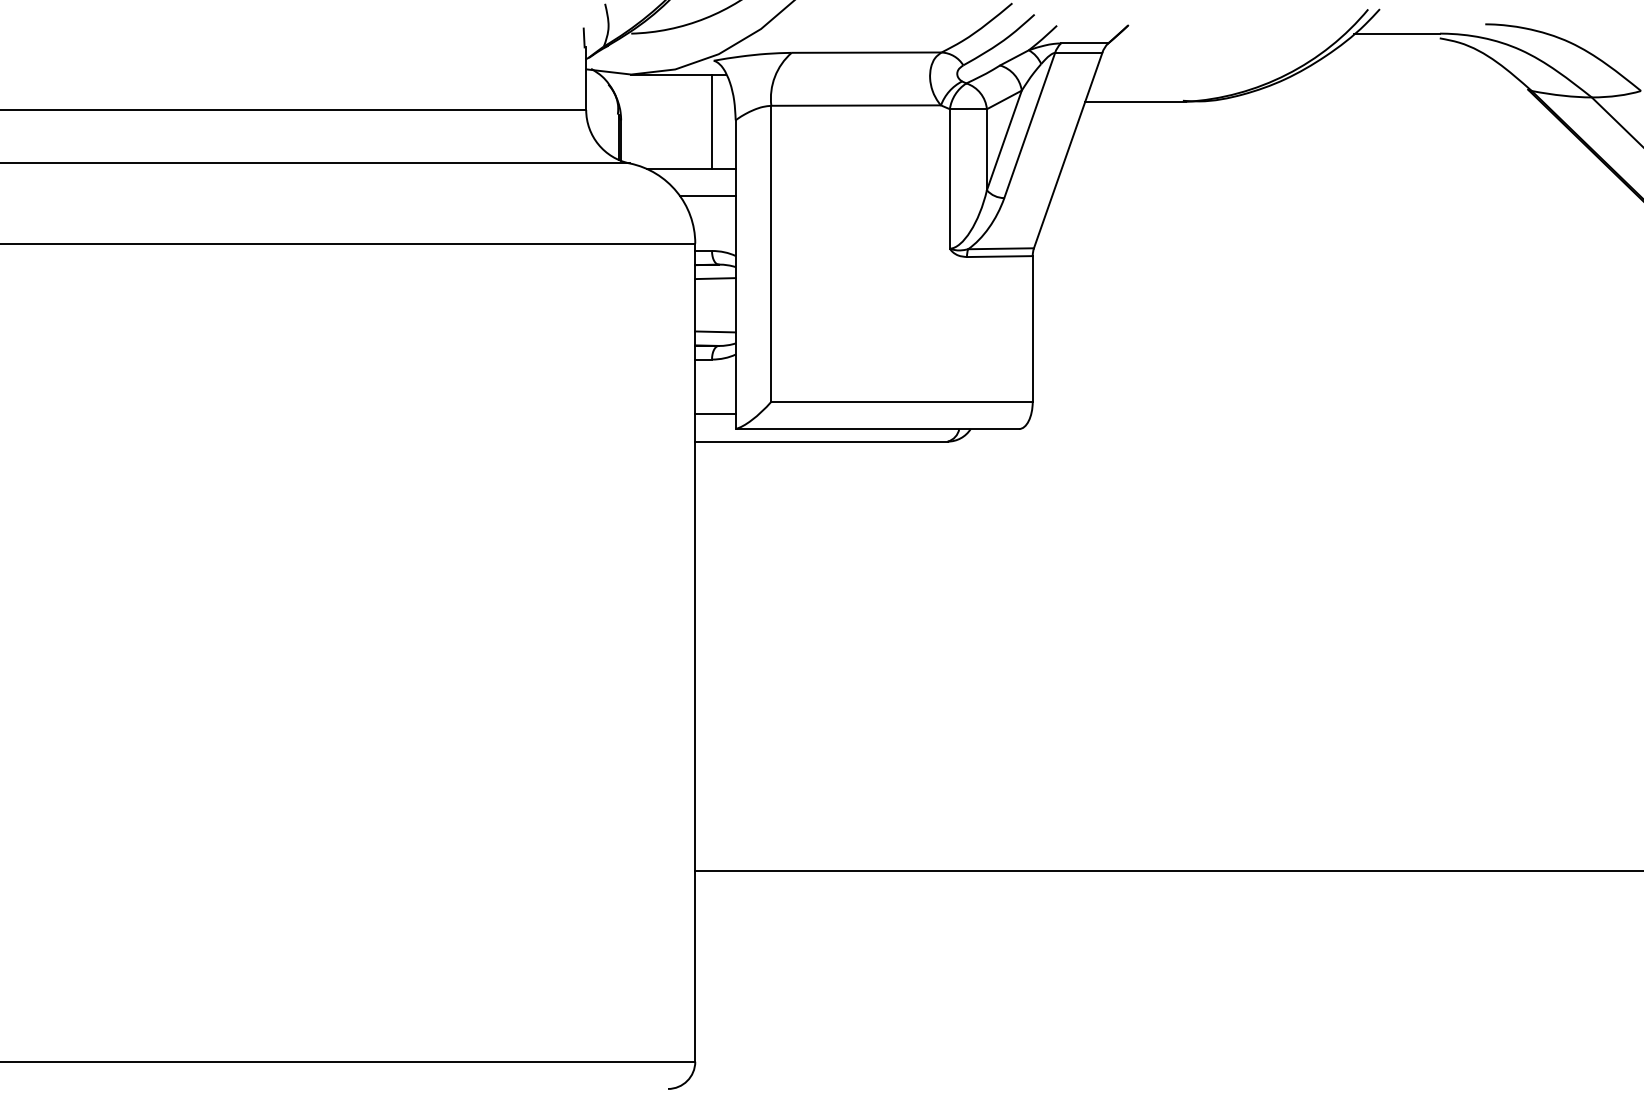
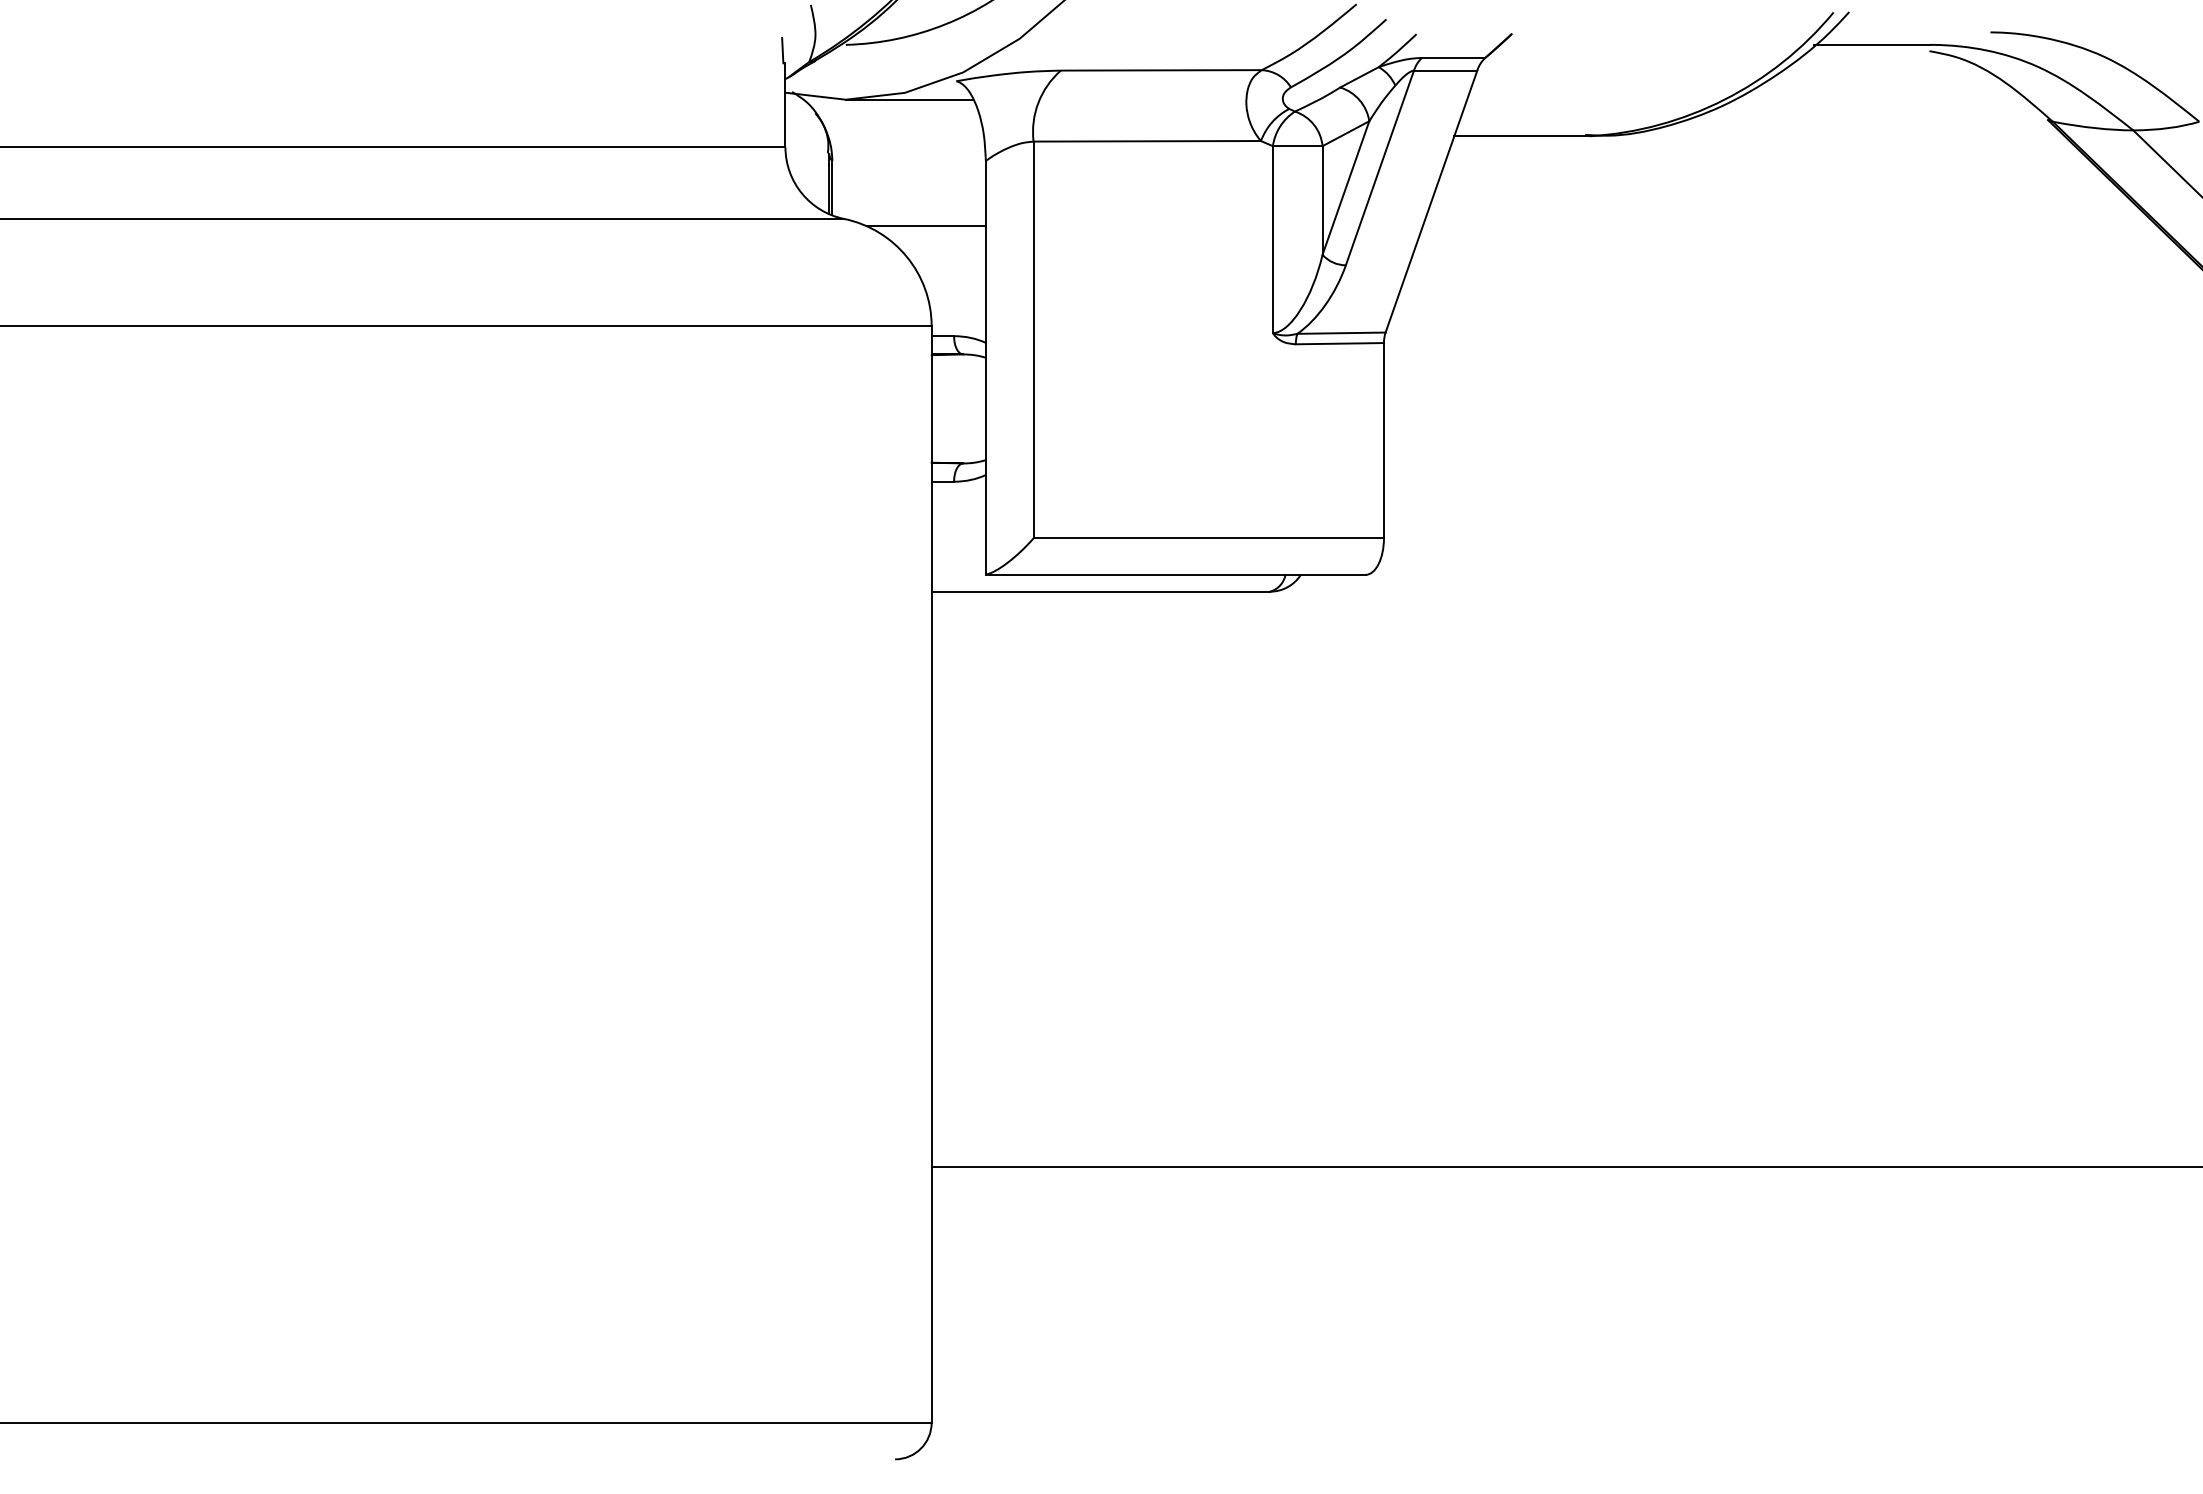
line: (712, 121) -> (954, 162), removed
line: (707, 196) -> (948, 262), removed
line: (715, 278) -> (958, 372), removed
line: (715, 331) -> (958, 444), removed
line: (715, 414) -> (958, 555), removed

